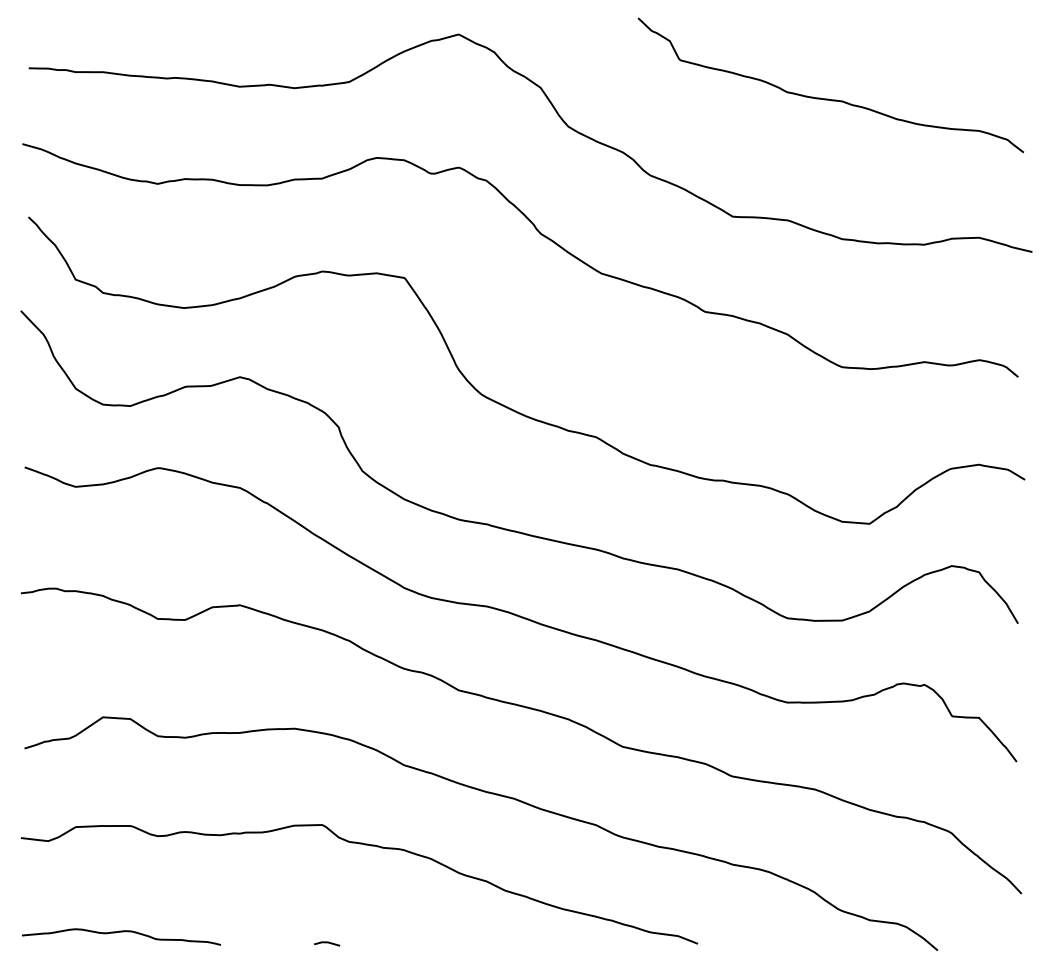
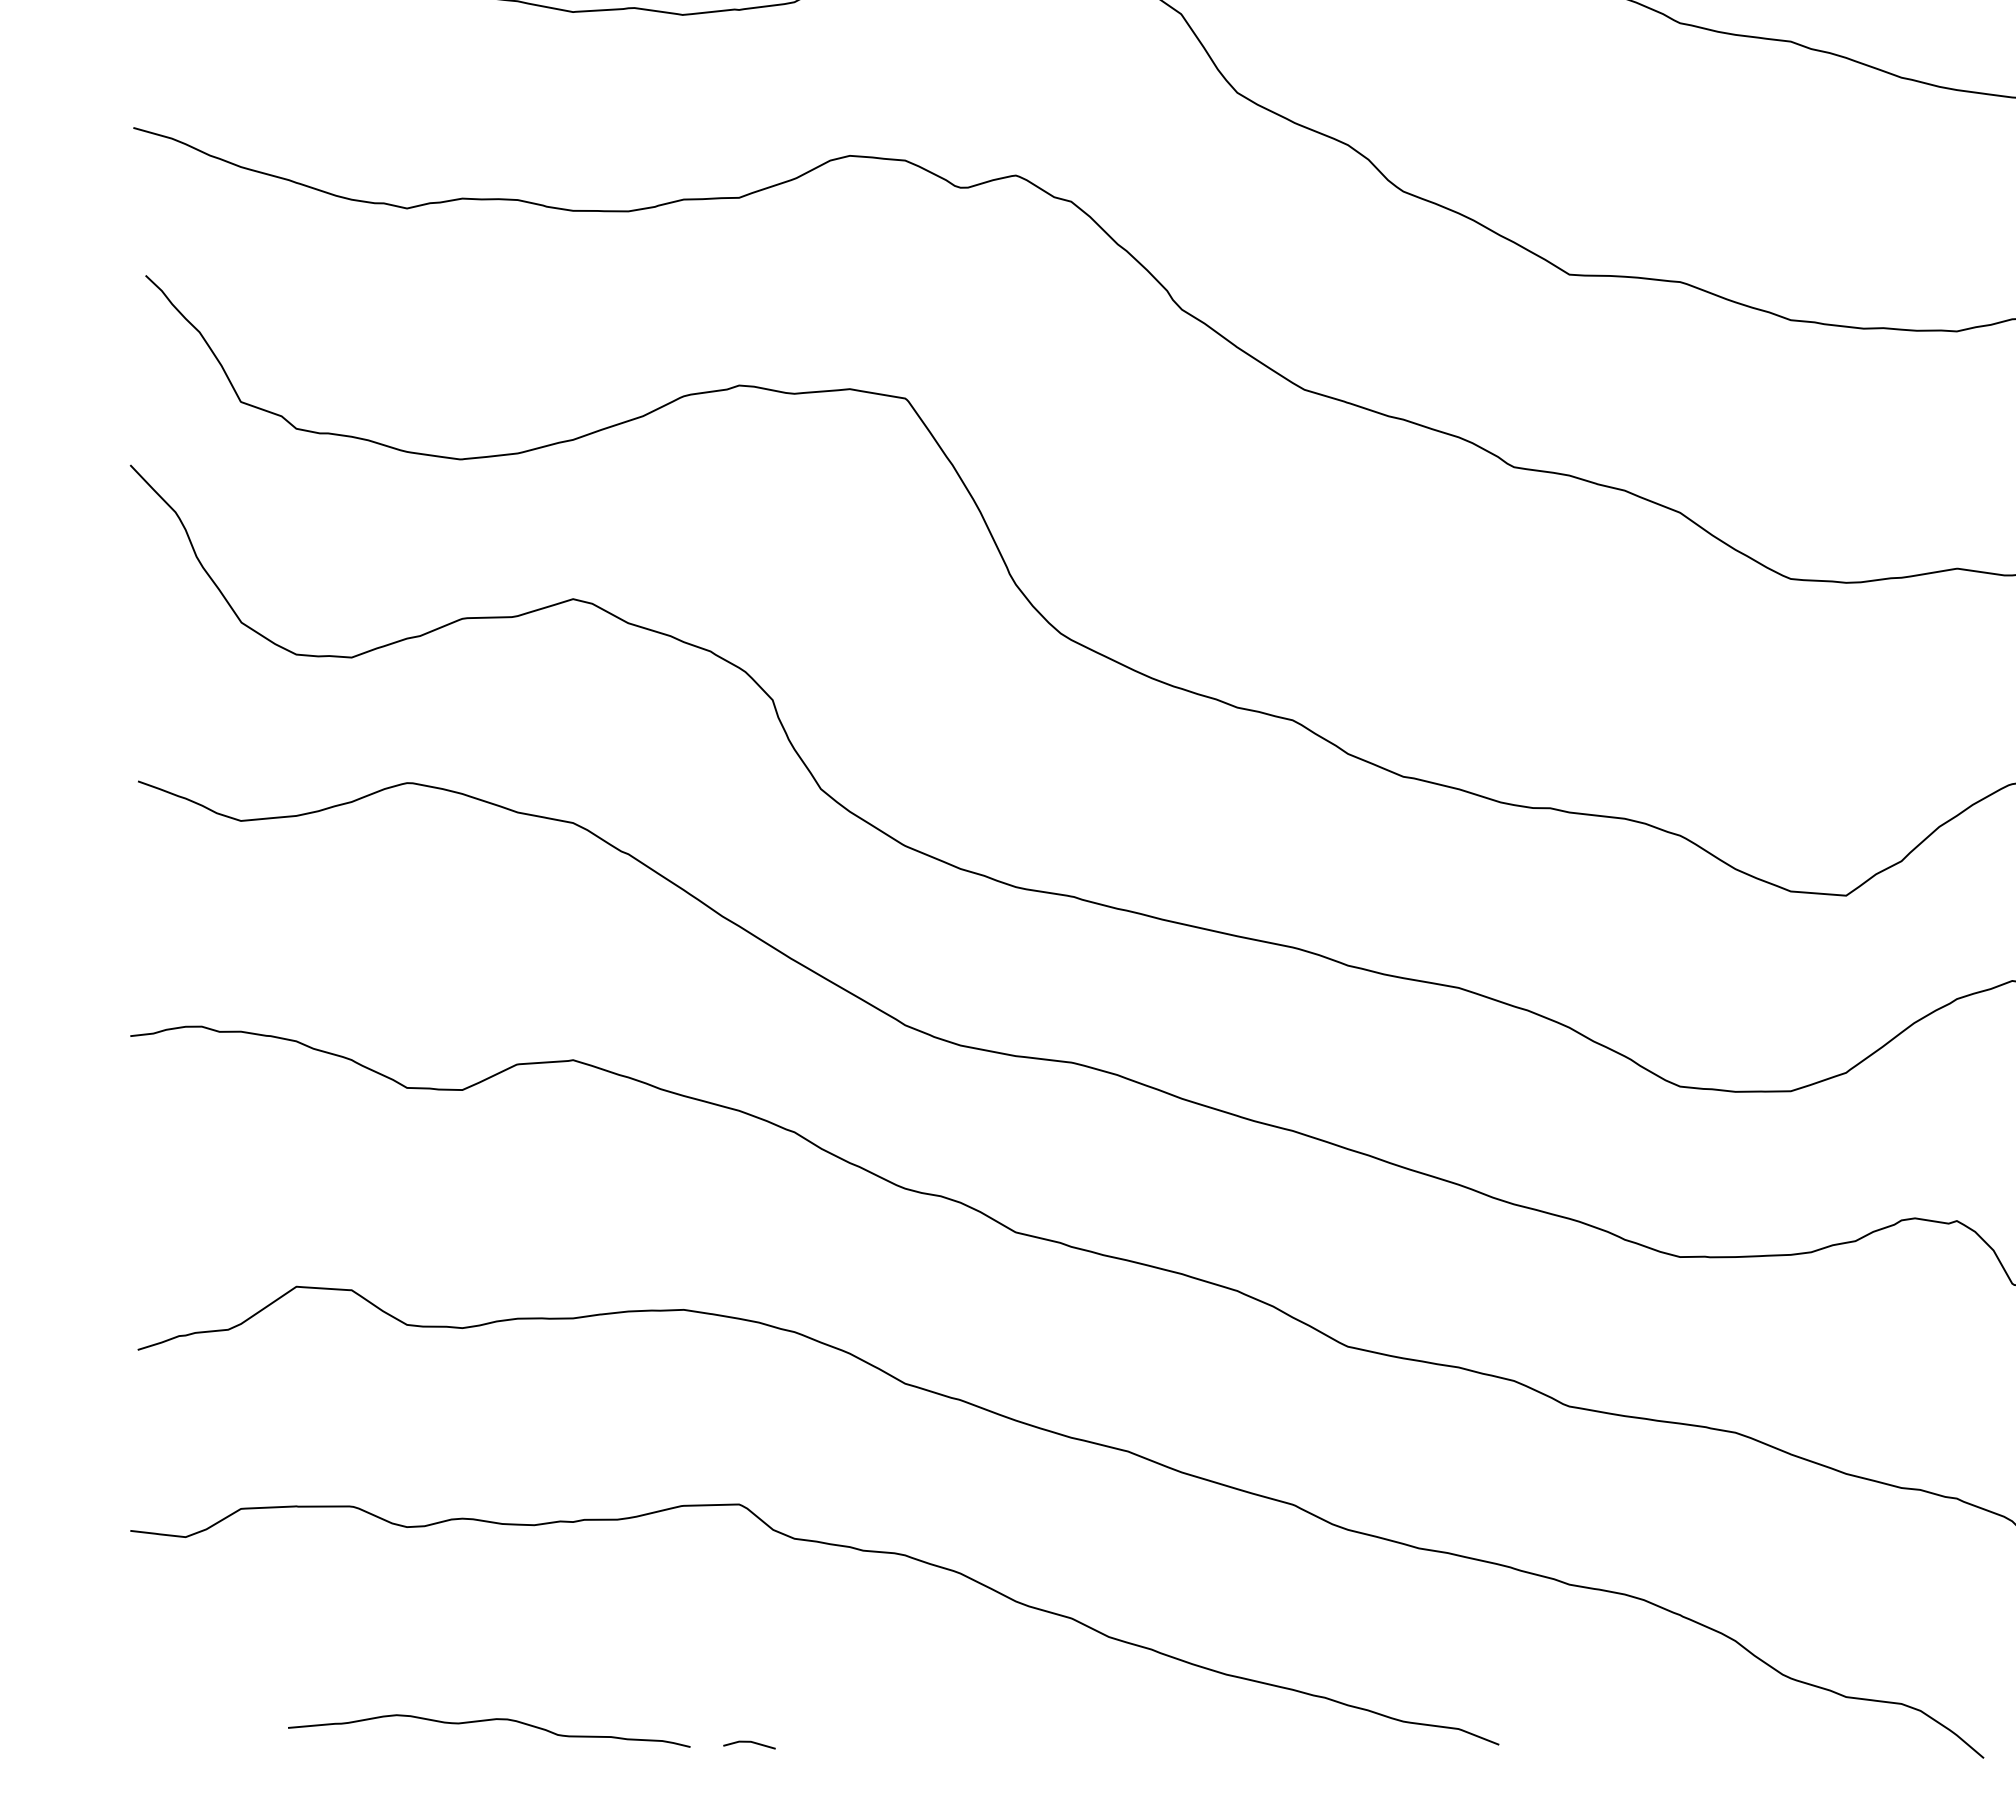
curve: (121, 932) -> (489, 1721), moved

